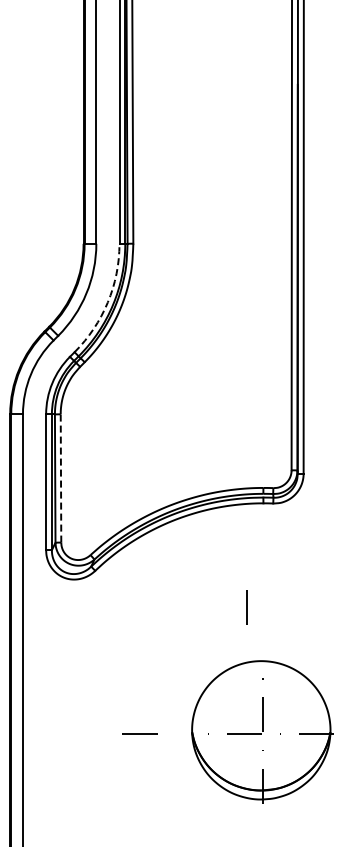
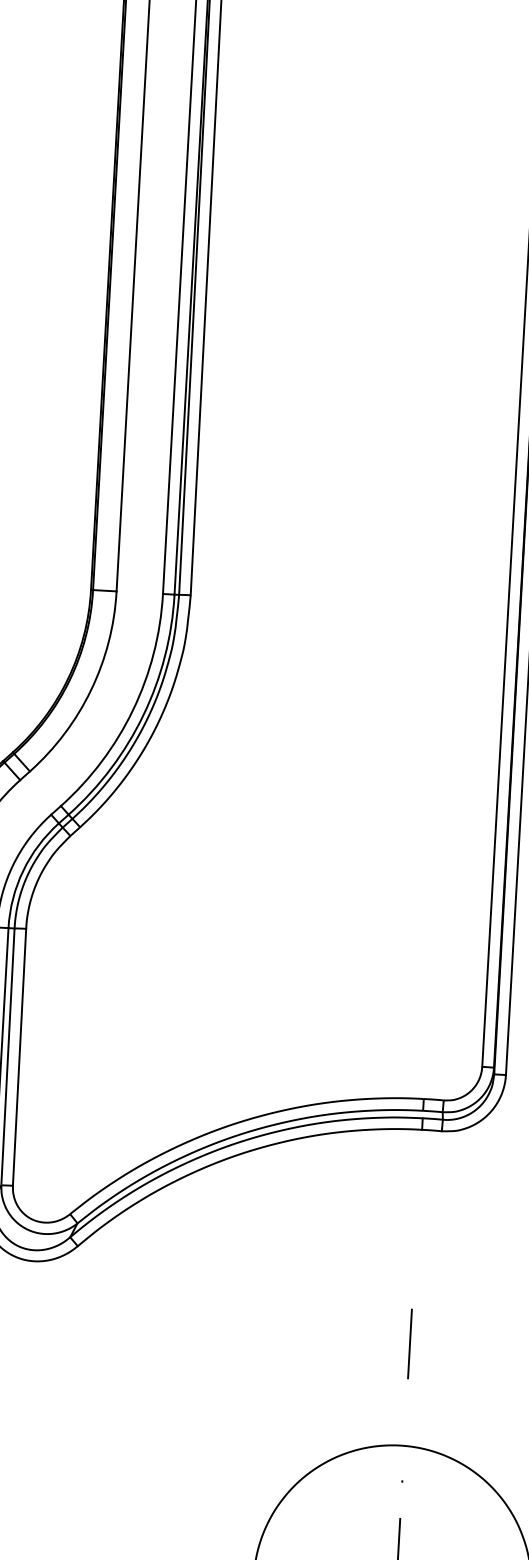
arc: (107, 302) -> (132, 710), dashed -> solid
line: (61, 477) -> (20, 1055), dashed -> solid
line: (246, 607) -> (408, 1344), moved

